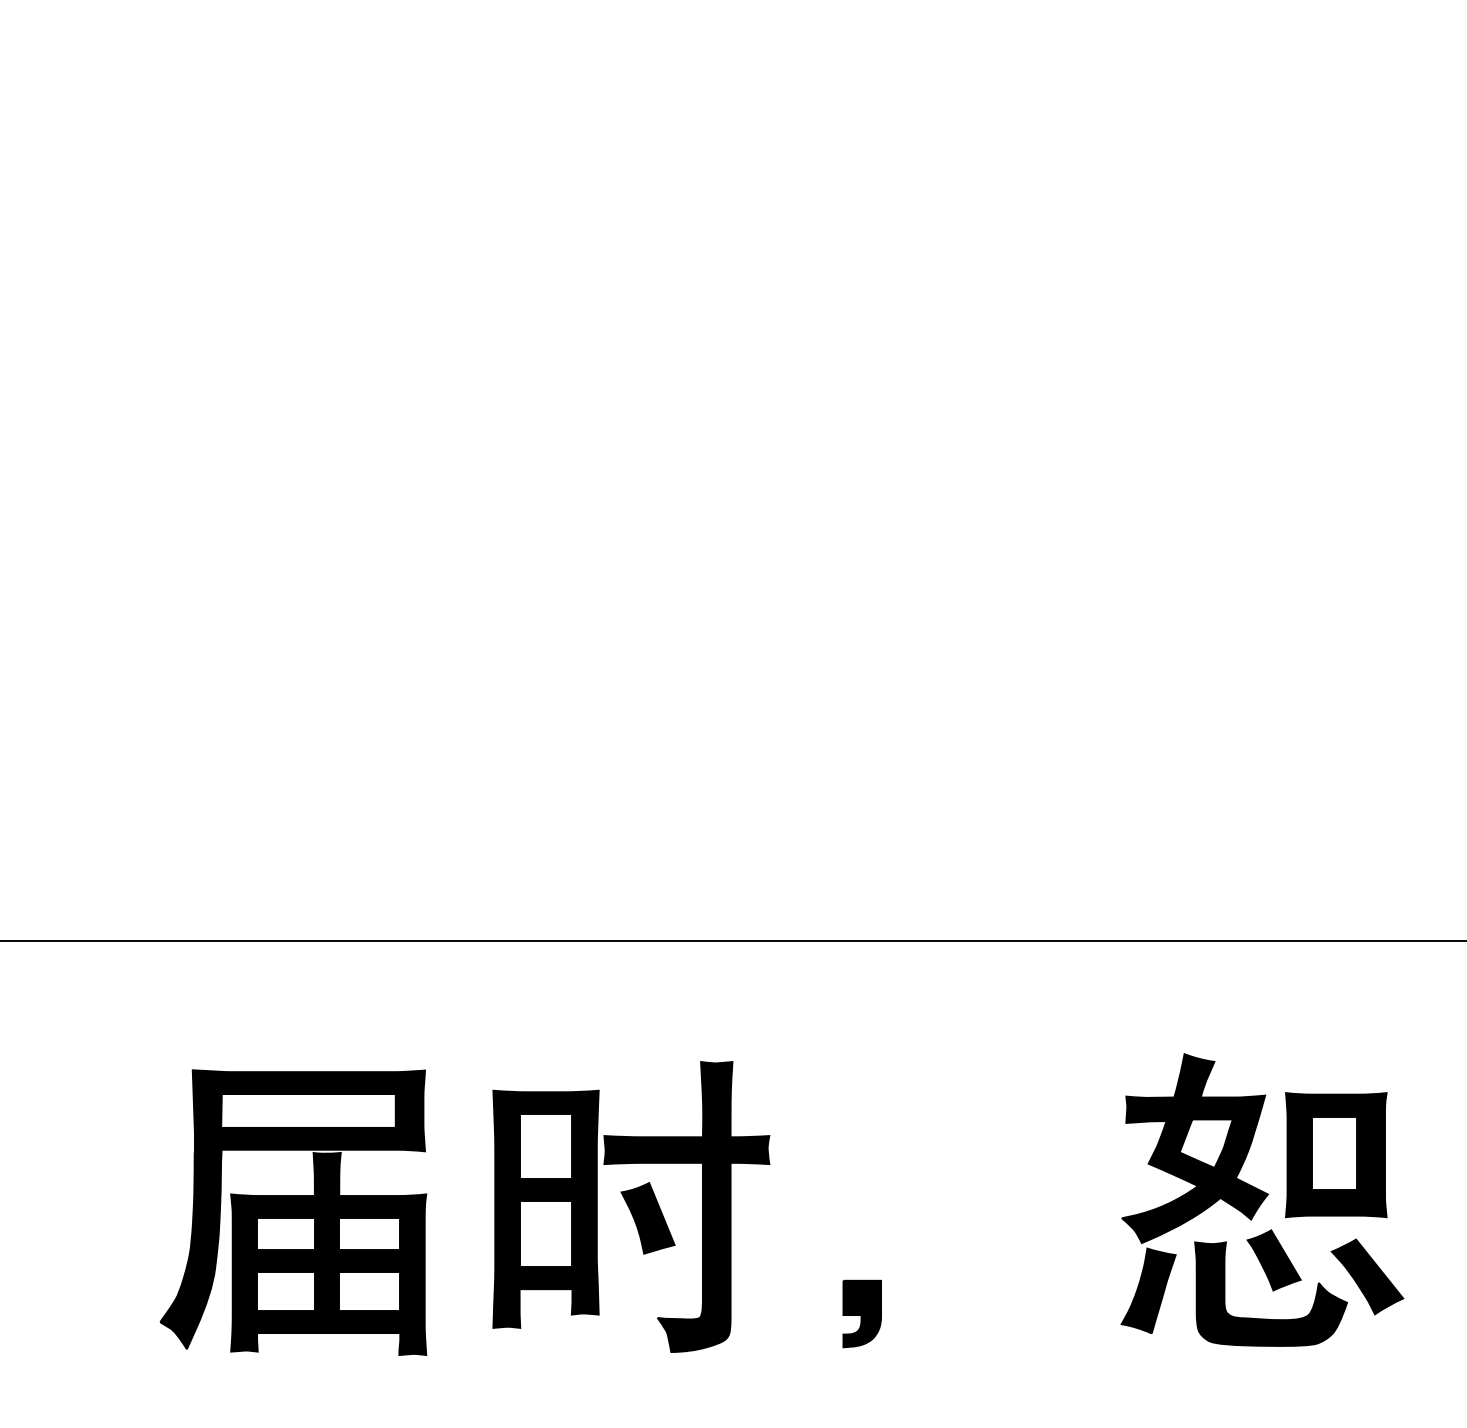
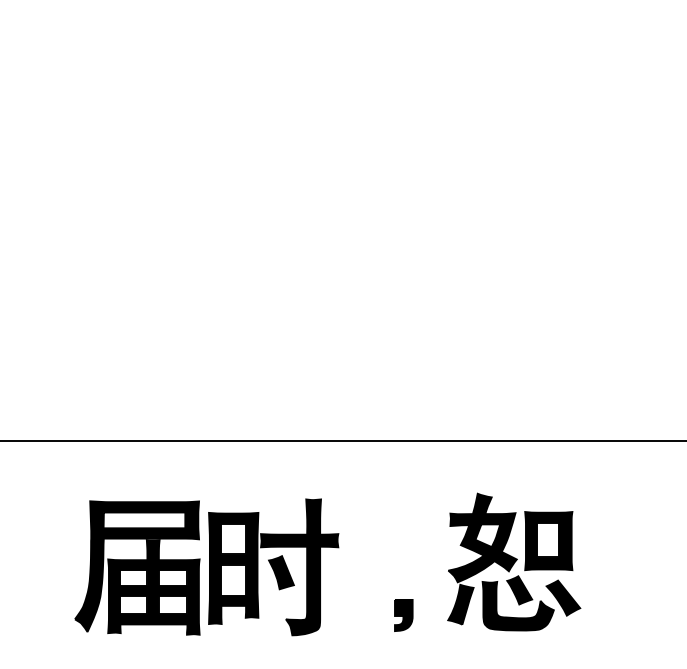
part: (1263, 1198) -> (514, 561), moved
part: (631, 1207) -> (273, 567), moved

